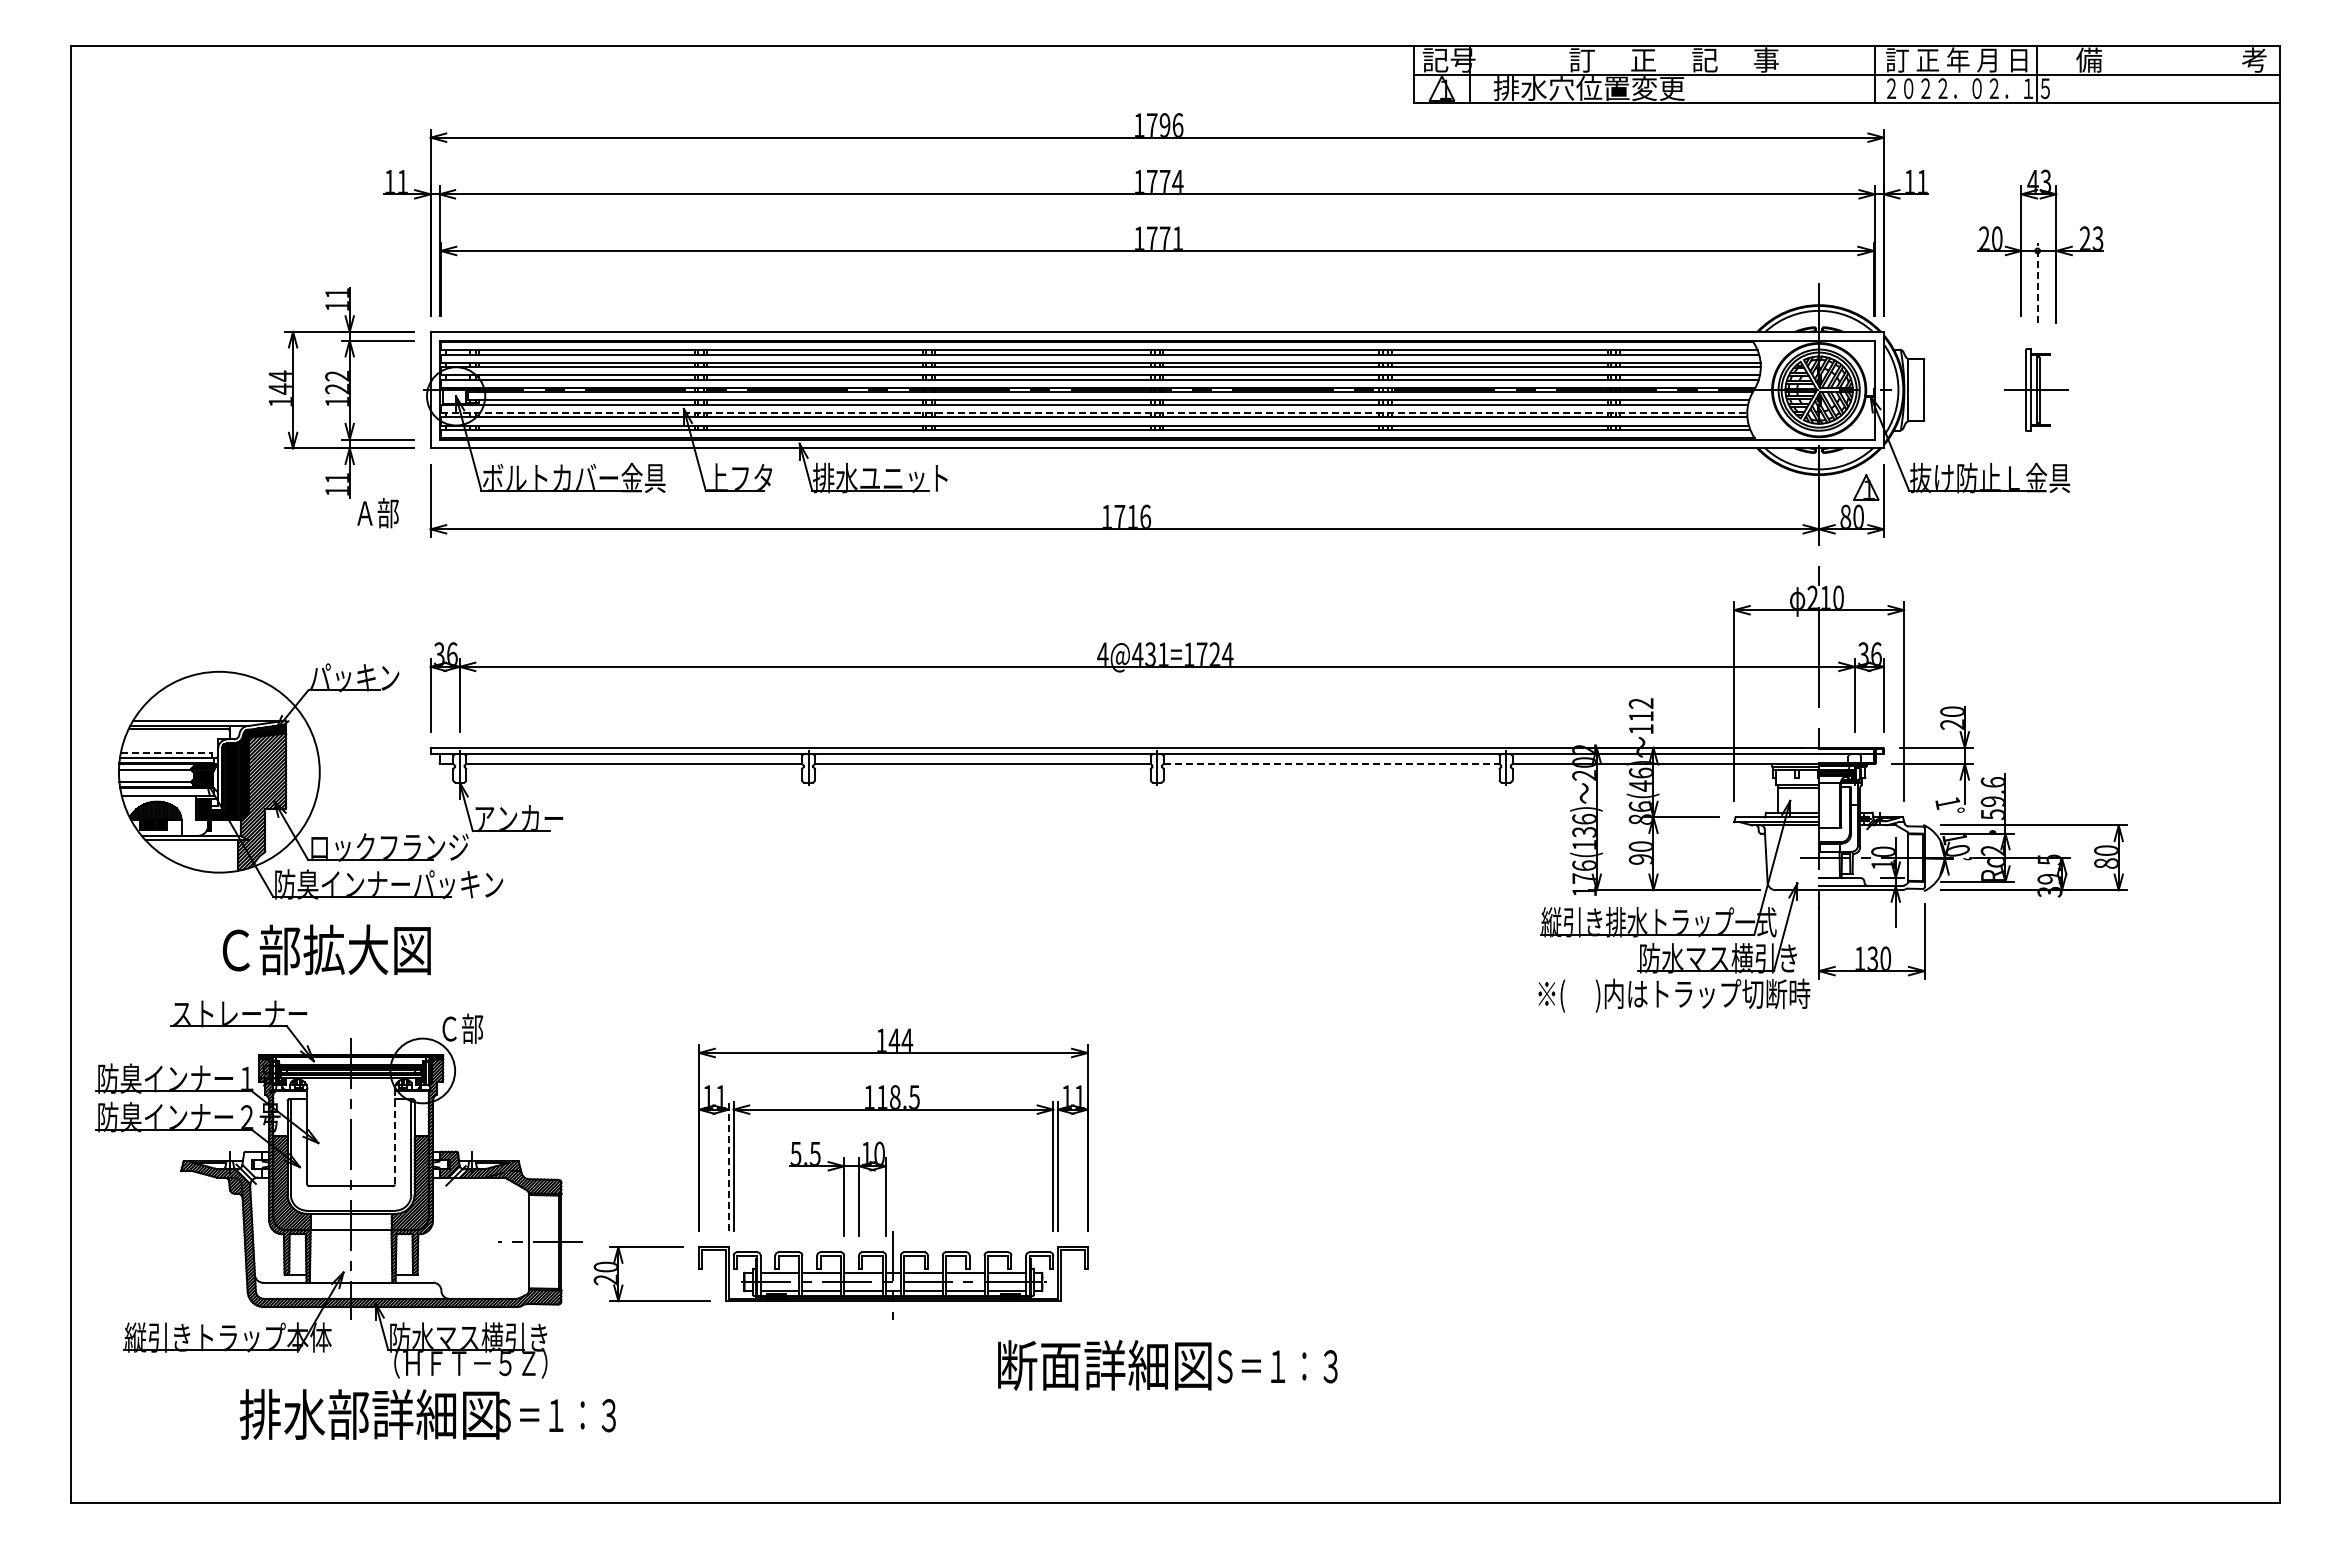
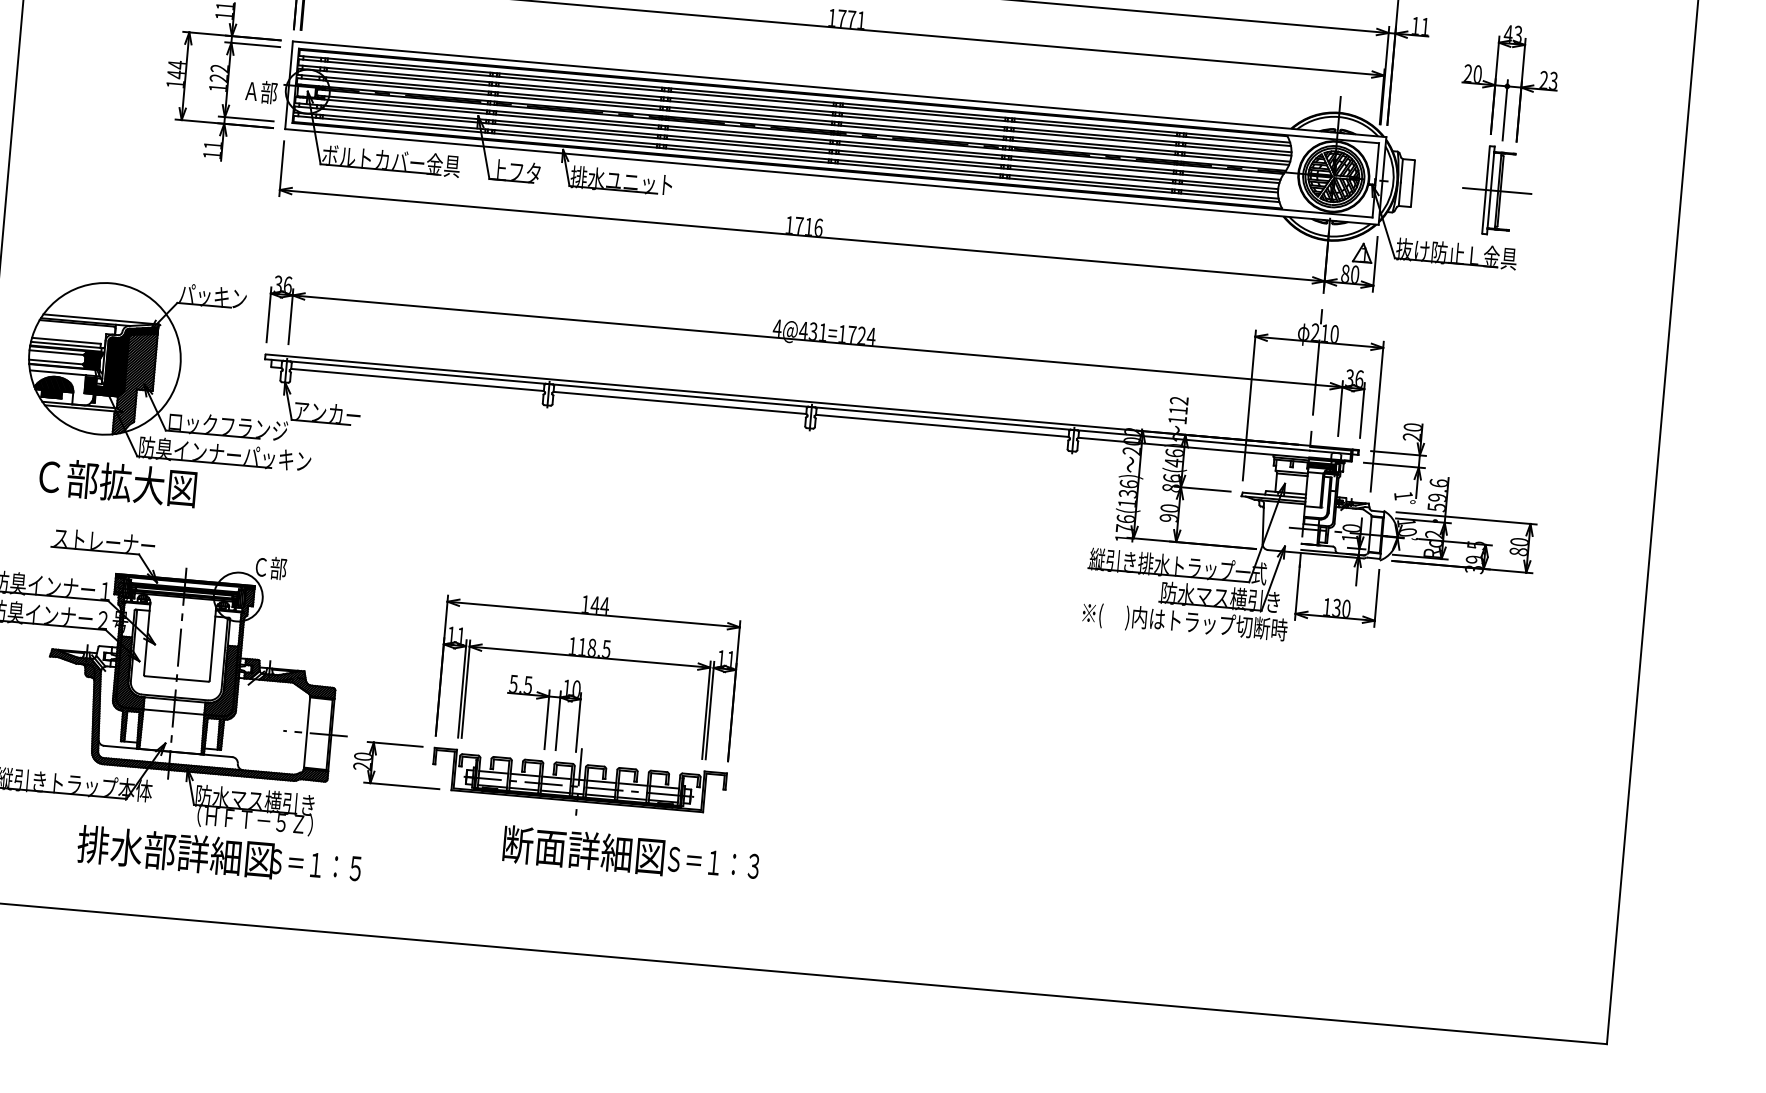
line: (2037, 282) -> (1505, 110), dashed -> solid
part: (2036, 390) -> (1497, 191), size x1.43
line: (1094, 412) -> (787, 145), dashed -> solid
text: (377, 513) -> (261, 92), moved
line: (166, 752) -> (66, 340), dashed -> solid
line: (1331, 763) -> (942, 425), dashed -> solid
text: (326, 949) -> (117, 482), moved
line: (394, 1136) -> (212, 644), dashed -> solid
line: (728, 1166) -> (462, 689), dashed -> solid
text: (1167, 1365) -> (631, 854), moved
text: (608, 1415) -> (355, 868), Ｓ＝１：３ -> Ｓ＝１：５

